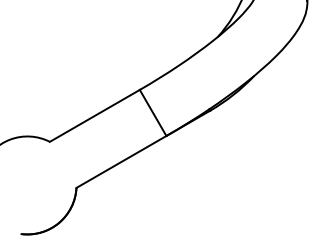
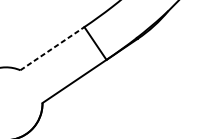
line: (94, 115) -> (52, 48), solid -> dashed

